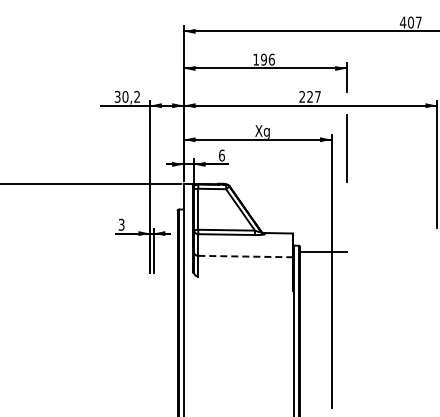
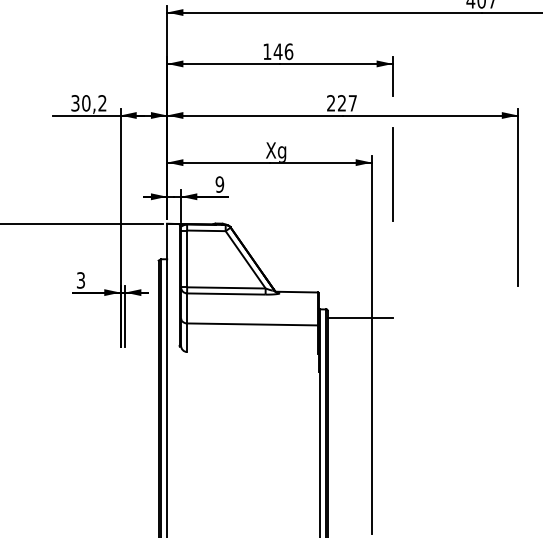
text: (263, 59) -> (277, 51), 196 -> 146
text: (221, 155) -> (219, 184), 6 -> 9
line: (246, 256) -> (253, 324), dashed -> solid

